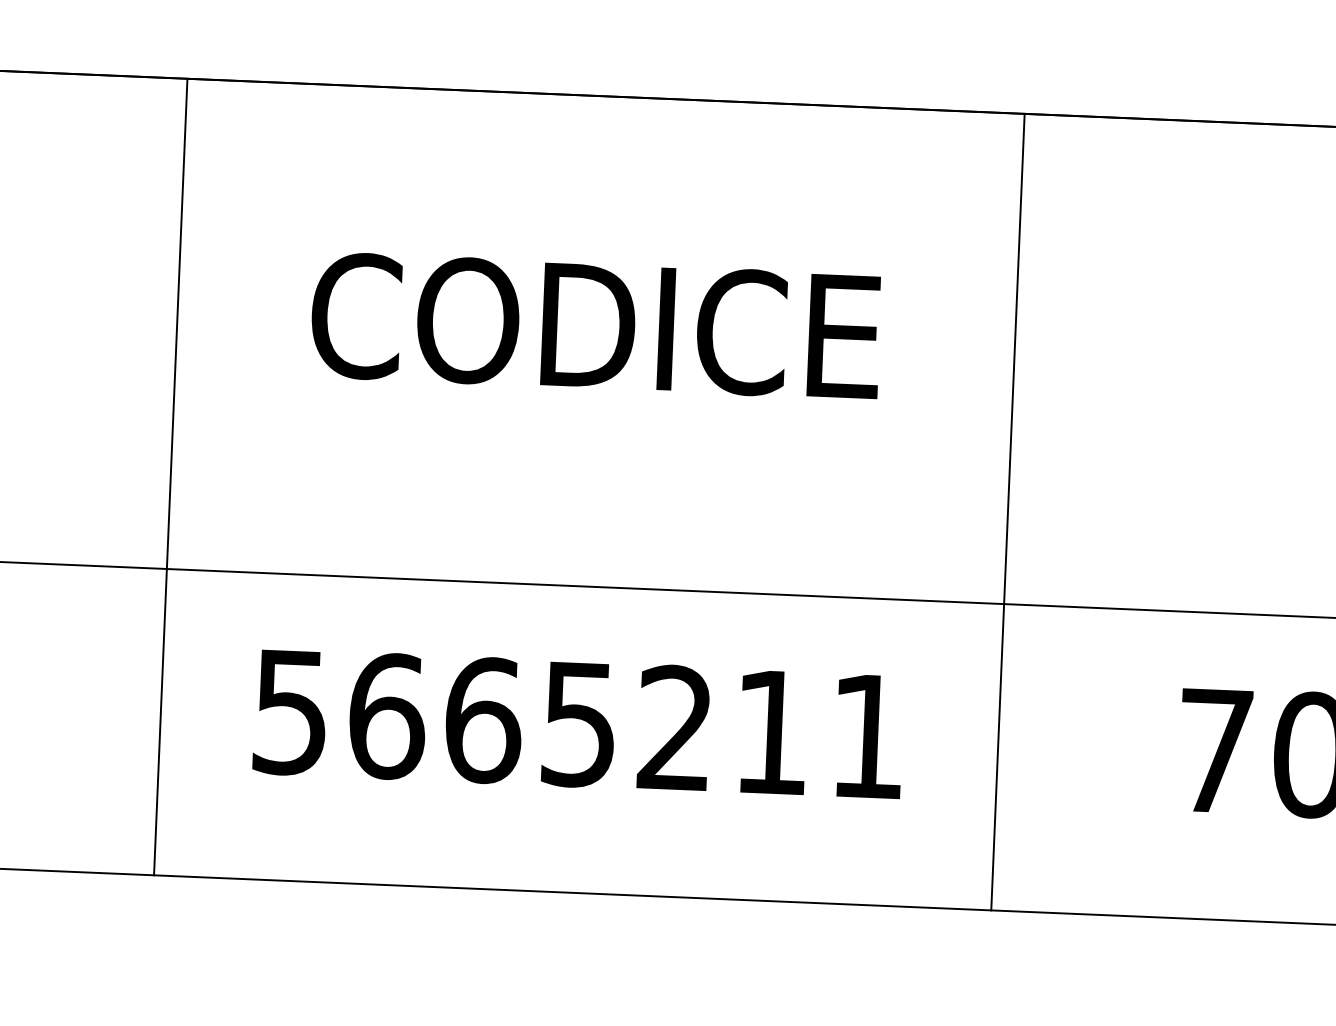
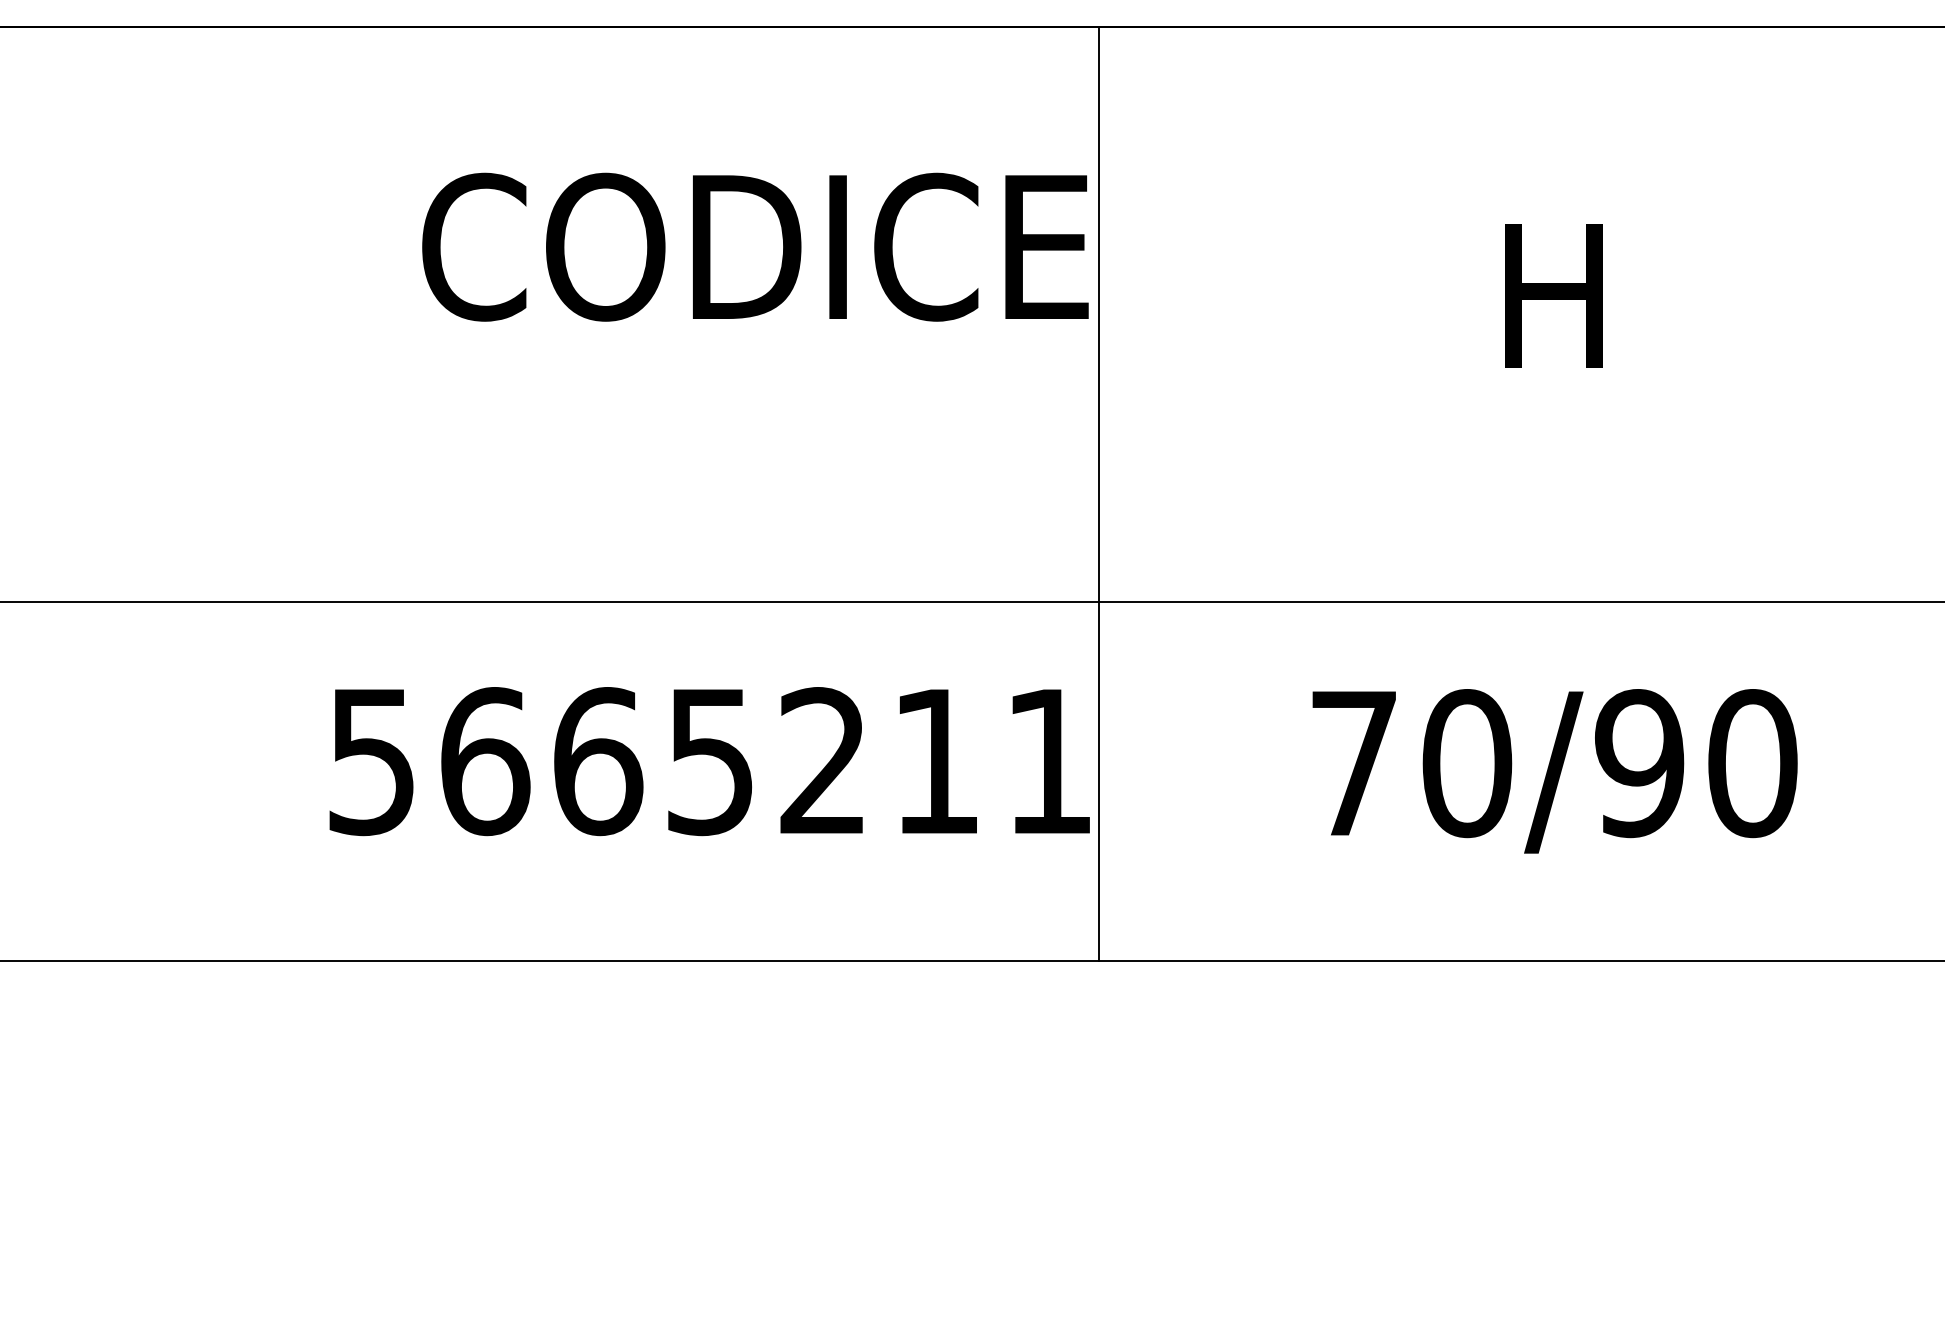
text: (595, 325) -> (755, 246), moved
line: (170, 476) -> (116, 493), removed
text: (578, 724) -> (709, 761), moved

